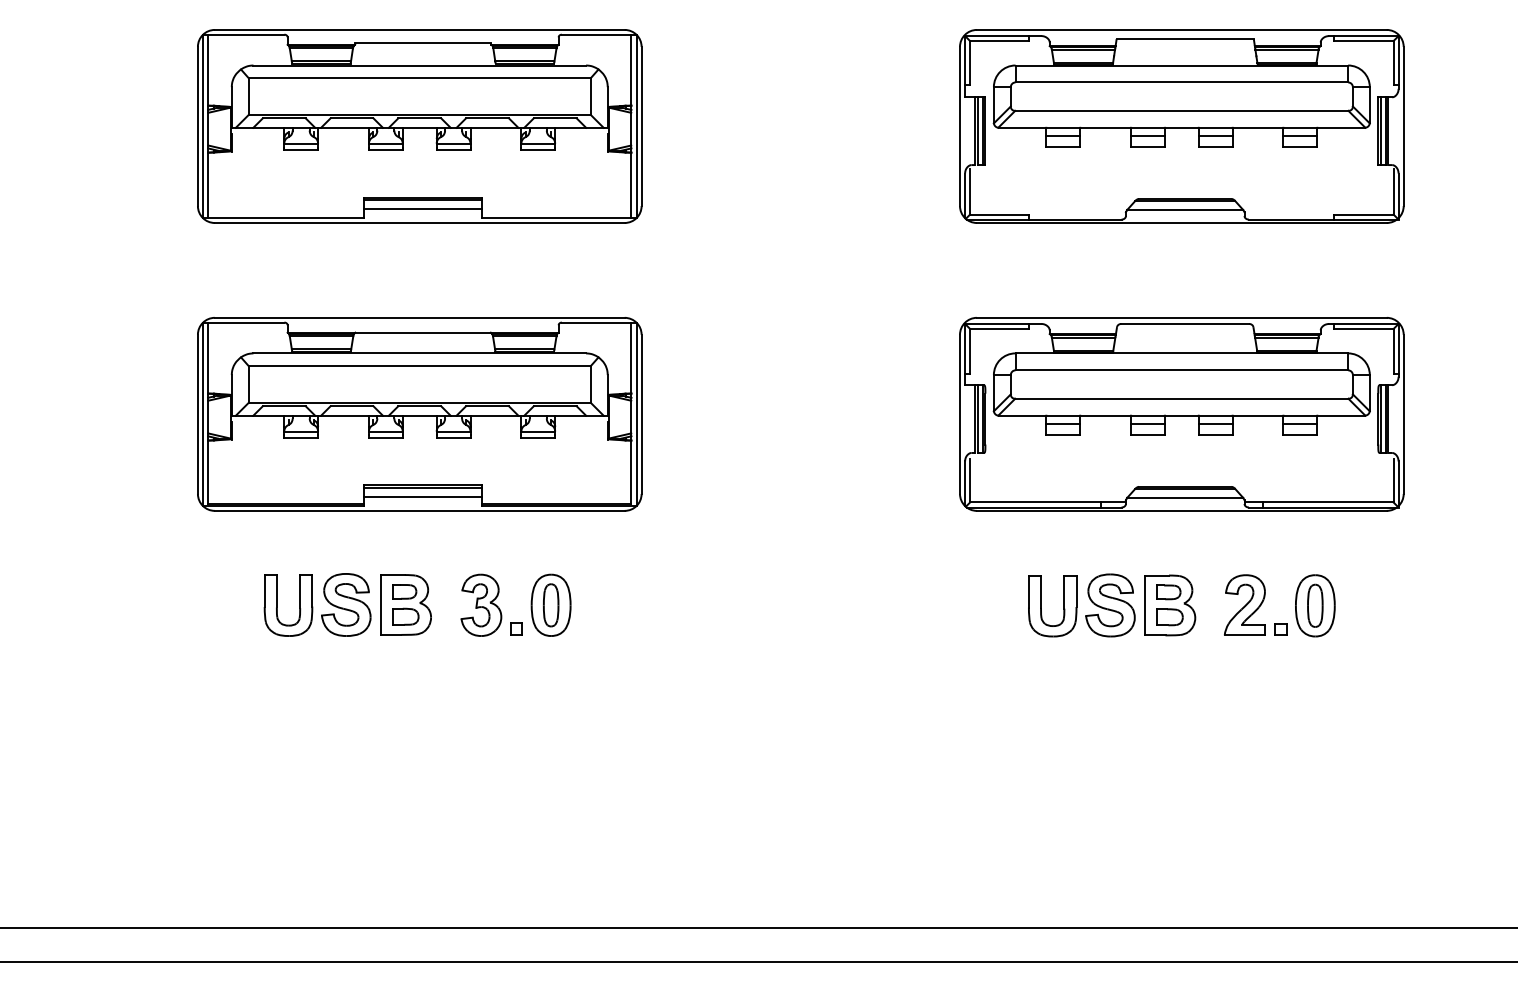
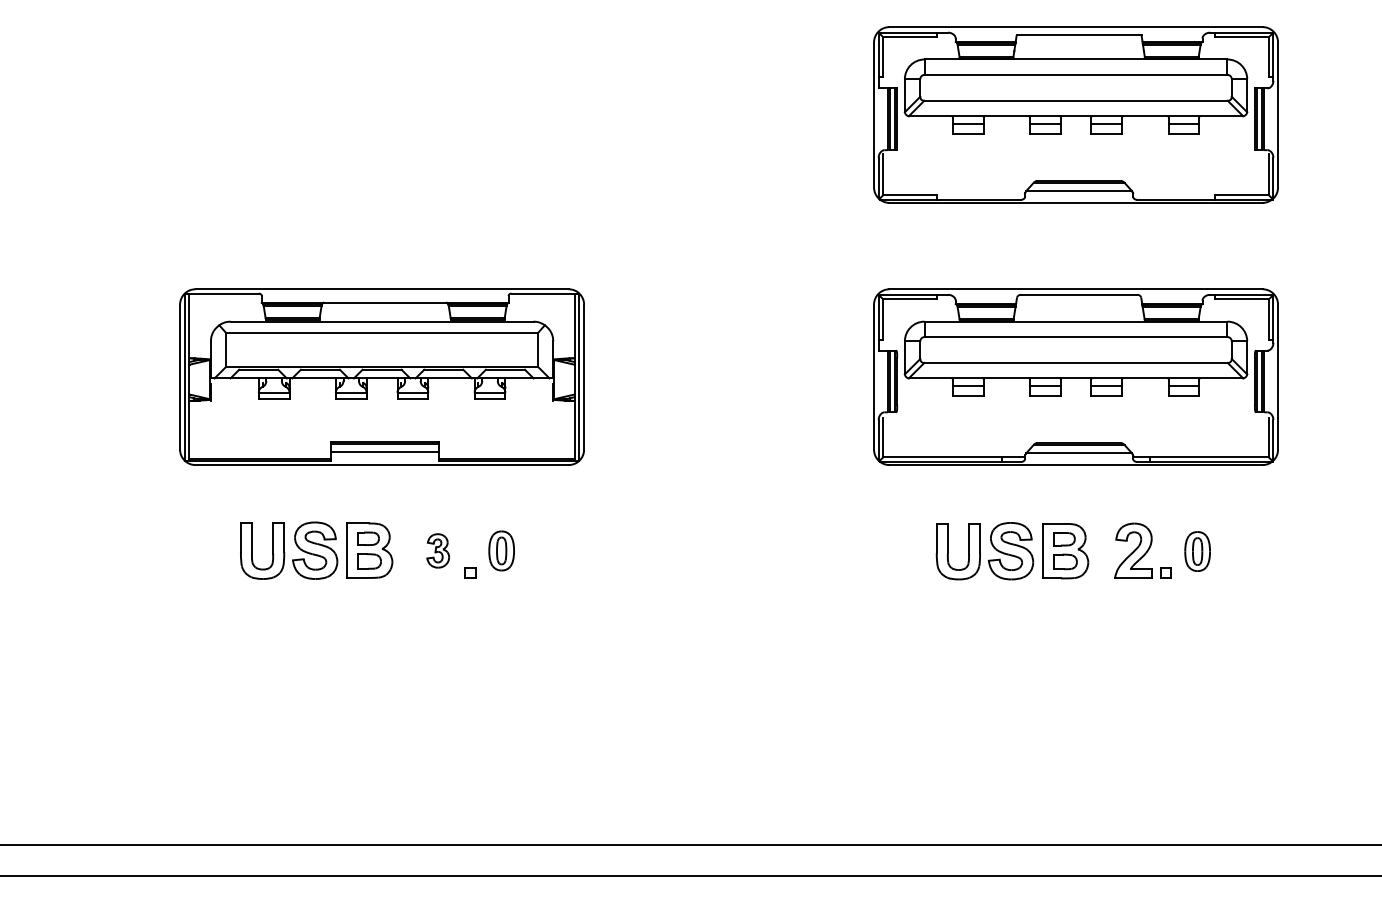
part: (419, 126) -> (381, 115), removed
part: (481, 604) -> (438, 550), size x0.6
part: (550, 604) -> (501, 550), size x0.7
part: (1315, 605) -> (1197, 551), size x0.7

